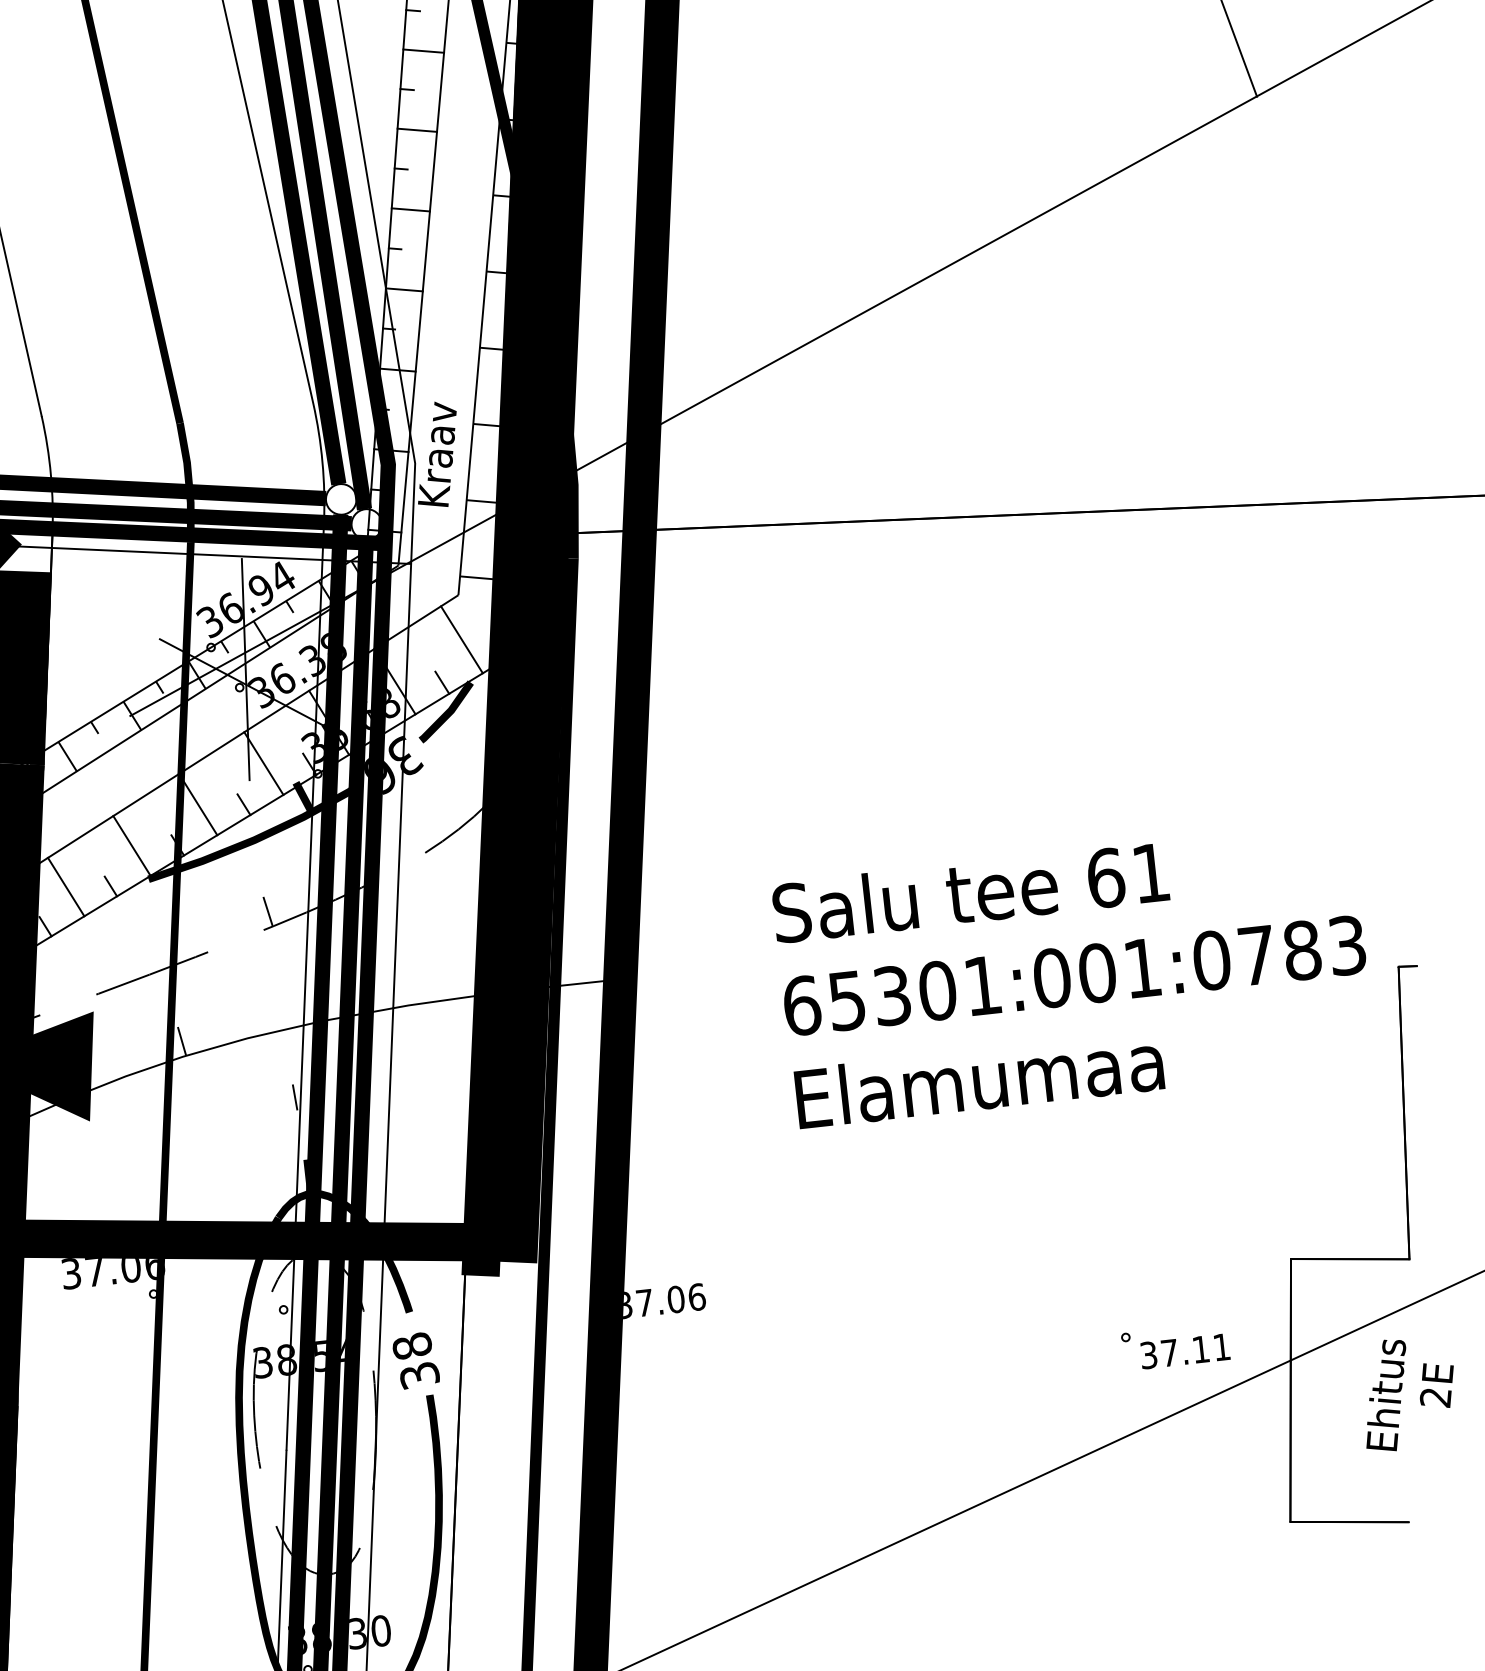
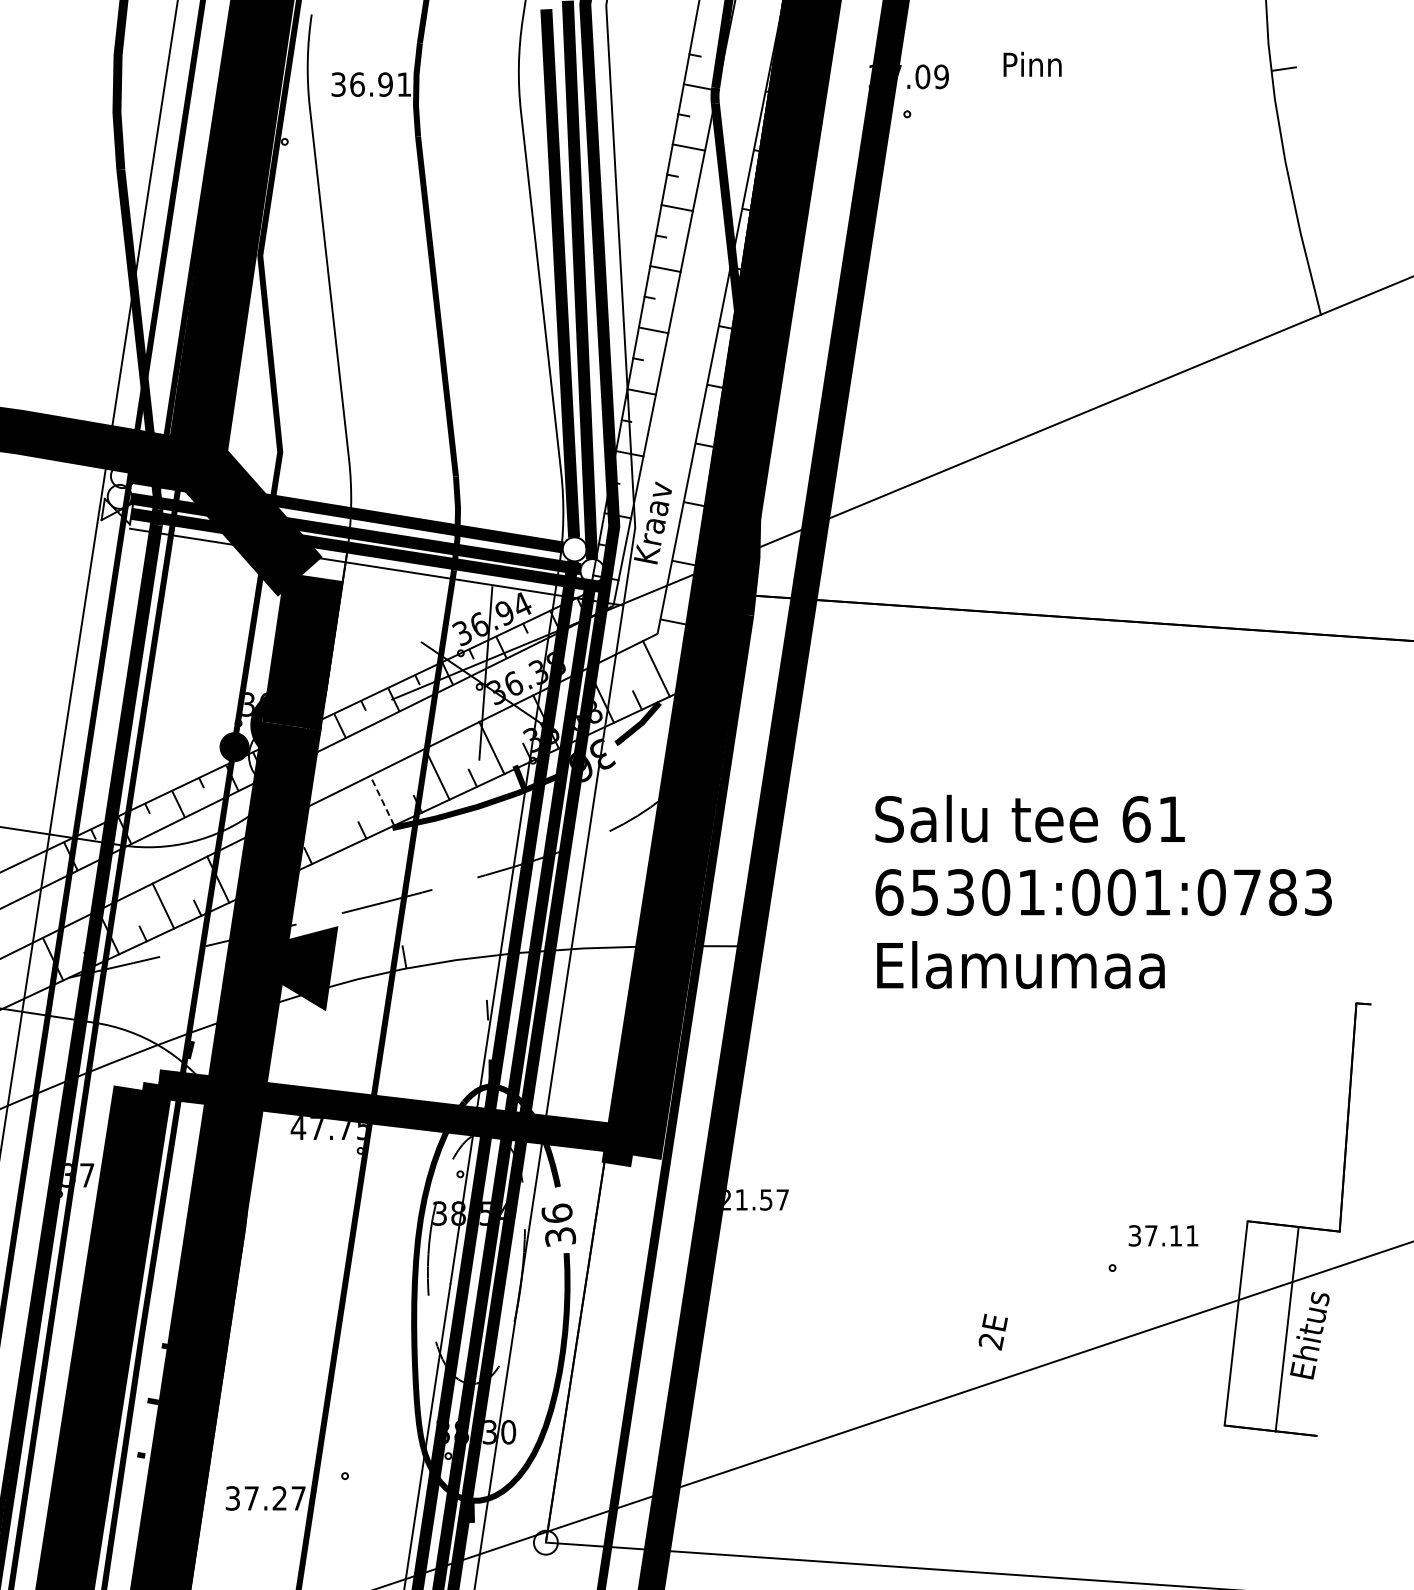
line: (132, 845) -> (382, 800), solid -> dashed
line: (65, 886) -> (327, 826), removed
line: (268, 911) -> (482, 863), removed
text: (1074, 974) -> (1103, 891), moved
text: (111, 1268) -> (330, 1127), 37.06 -> 47.75
text: (663, 1300) -> (756, 1199), 37.06 -> 21.57
text: (411, 1346) -> (556, 1213), 38 -> 36
text: (1185, 1350) -> (1163, 1235), moved
text: (1435, 1384) -> (992, 1331), moved
line: (1289, 1390) -> (1286, 1329), moved

